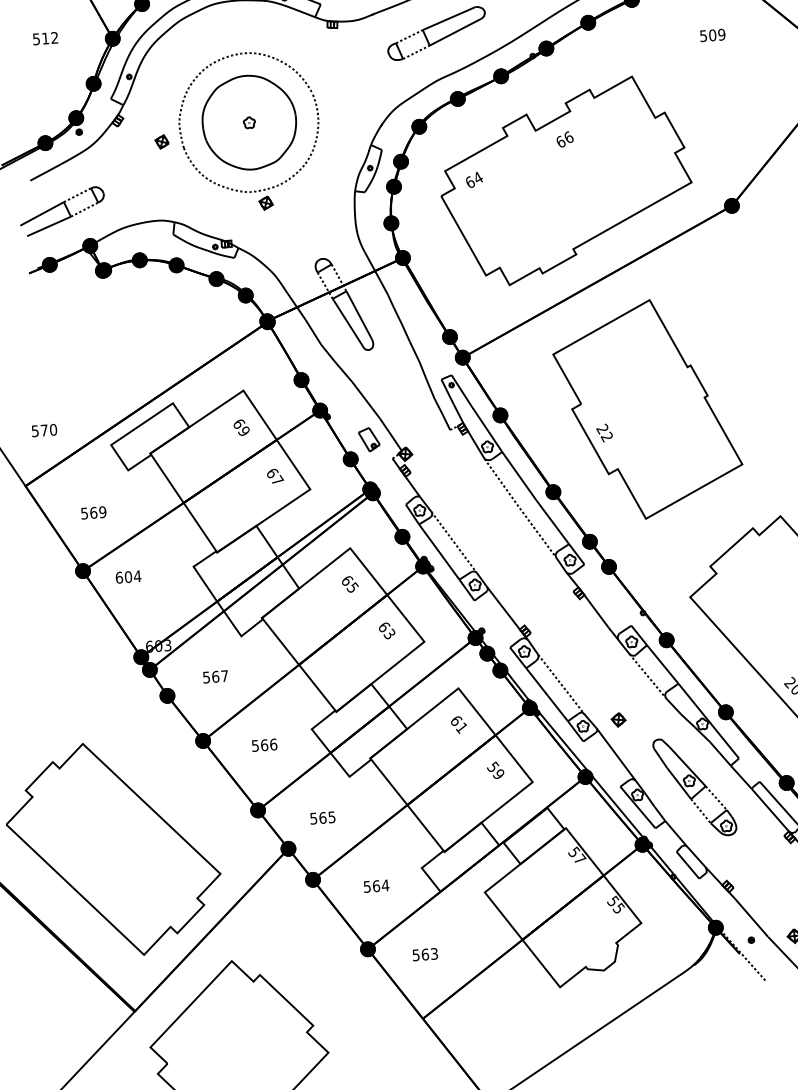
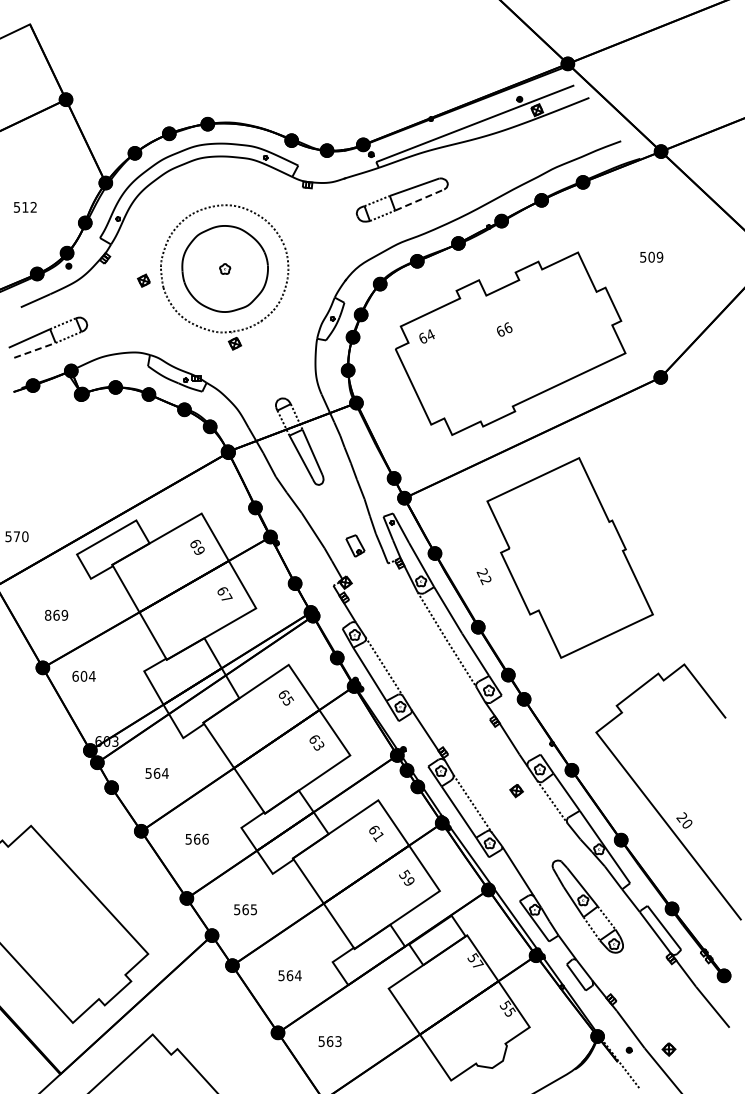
line: (455, 32) -> (419, 200), solid -> dashed
text: (712, 34) -> (651, 256), moved
text: (45, 38) -> (25, 207), moved
text: (564, 139) -> (504, 329), moved
line: (48, 226) -> (34, 350), solid -> dashed
text: (603, 432) -> (483, 576), moved
part: (369, 439) -> (355, 545), moved
text: (84, 512) -> (48, 614), 569 -> 869
text: (224, 676) -> (165, 773), 567 -> 564
part: (618, 720) -> (516, 791), moved

